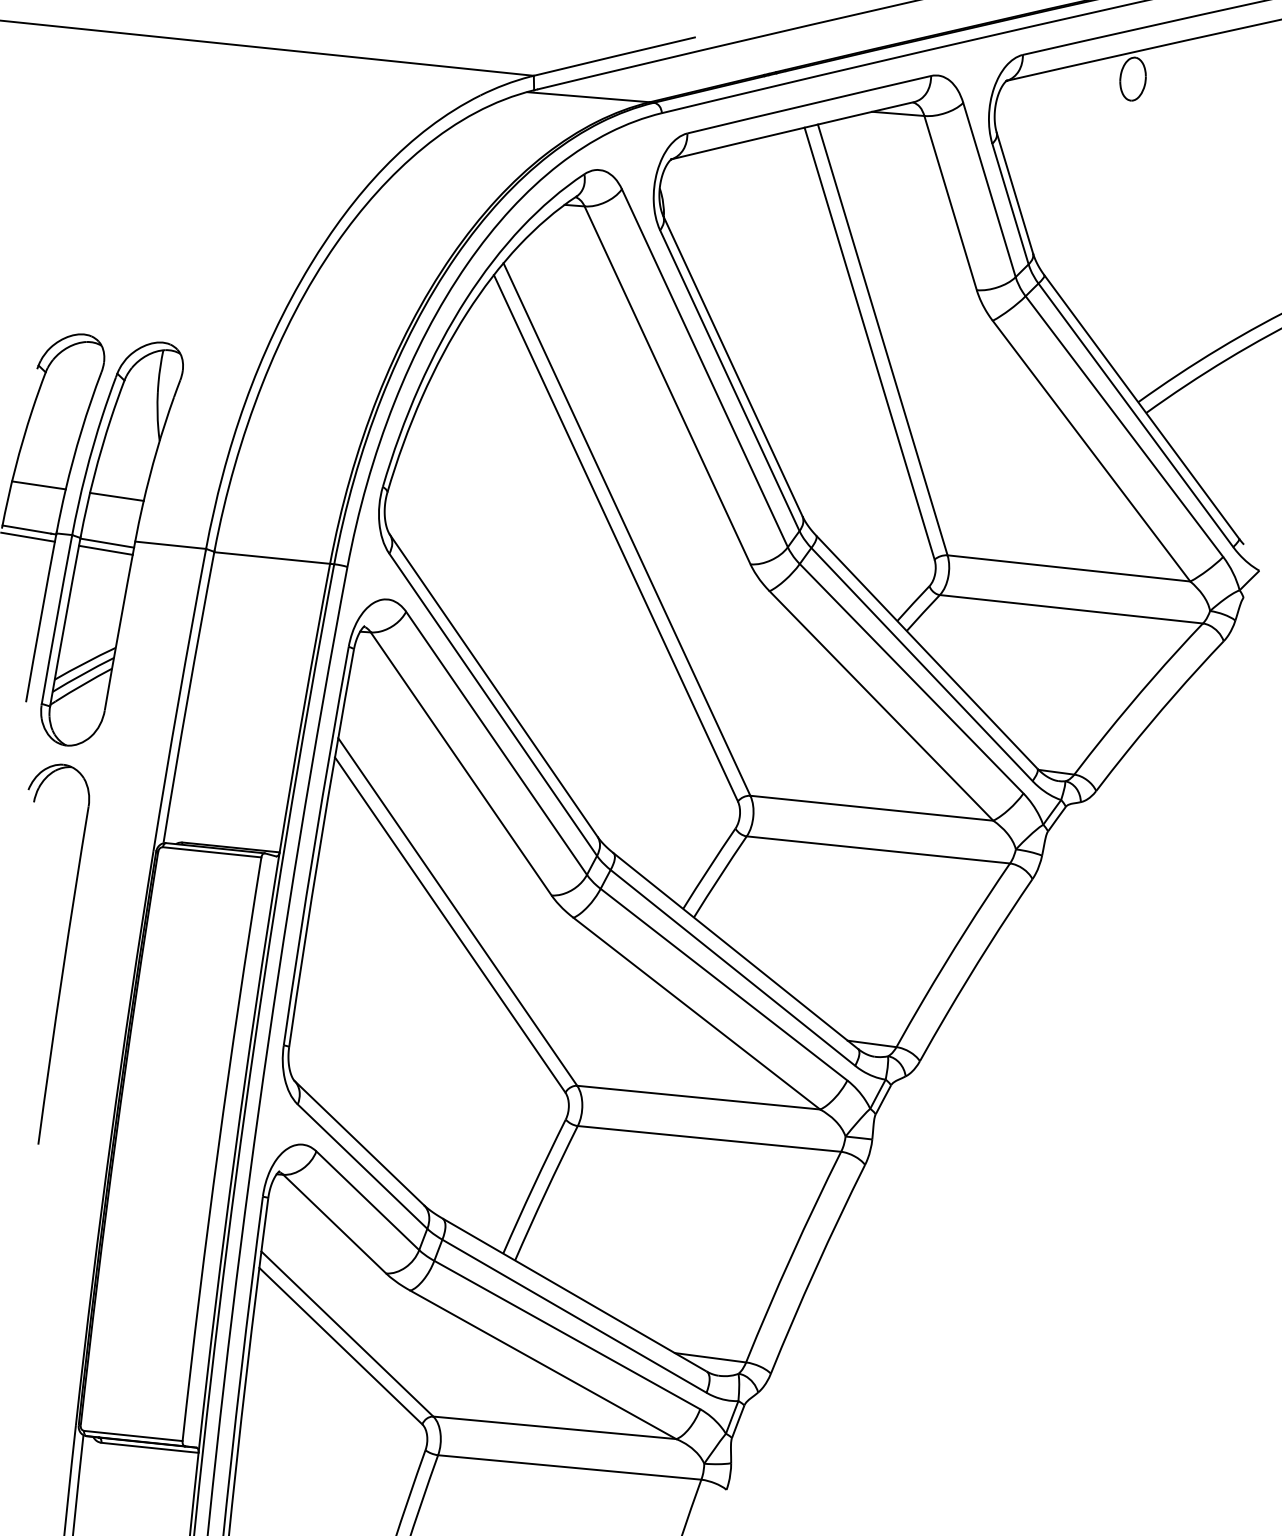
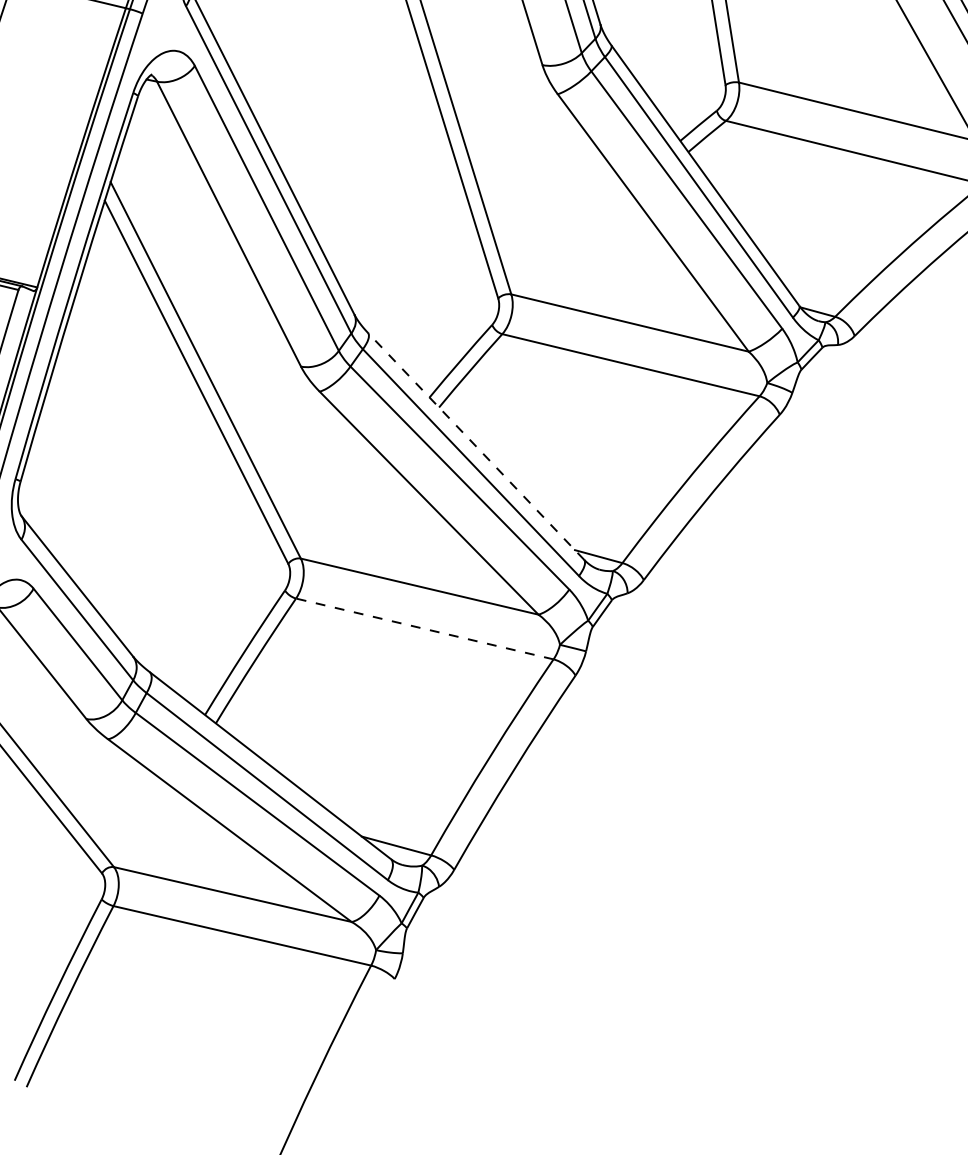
line: (735, 951) -> (475, 446), solid -> dashed
line: (708, 1138) -> (423, 628), solid -> dashed

